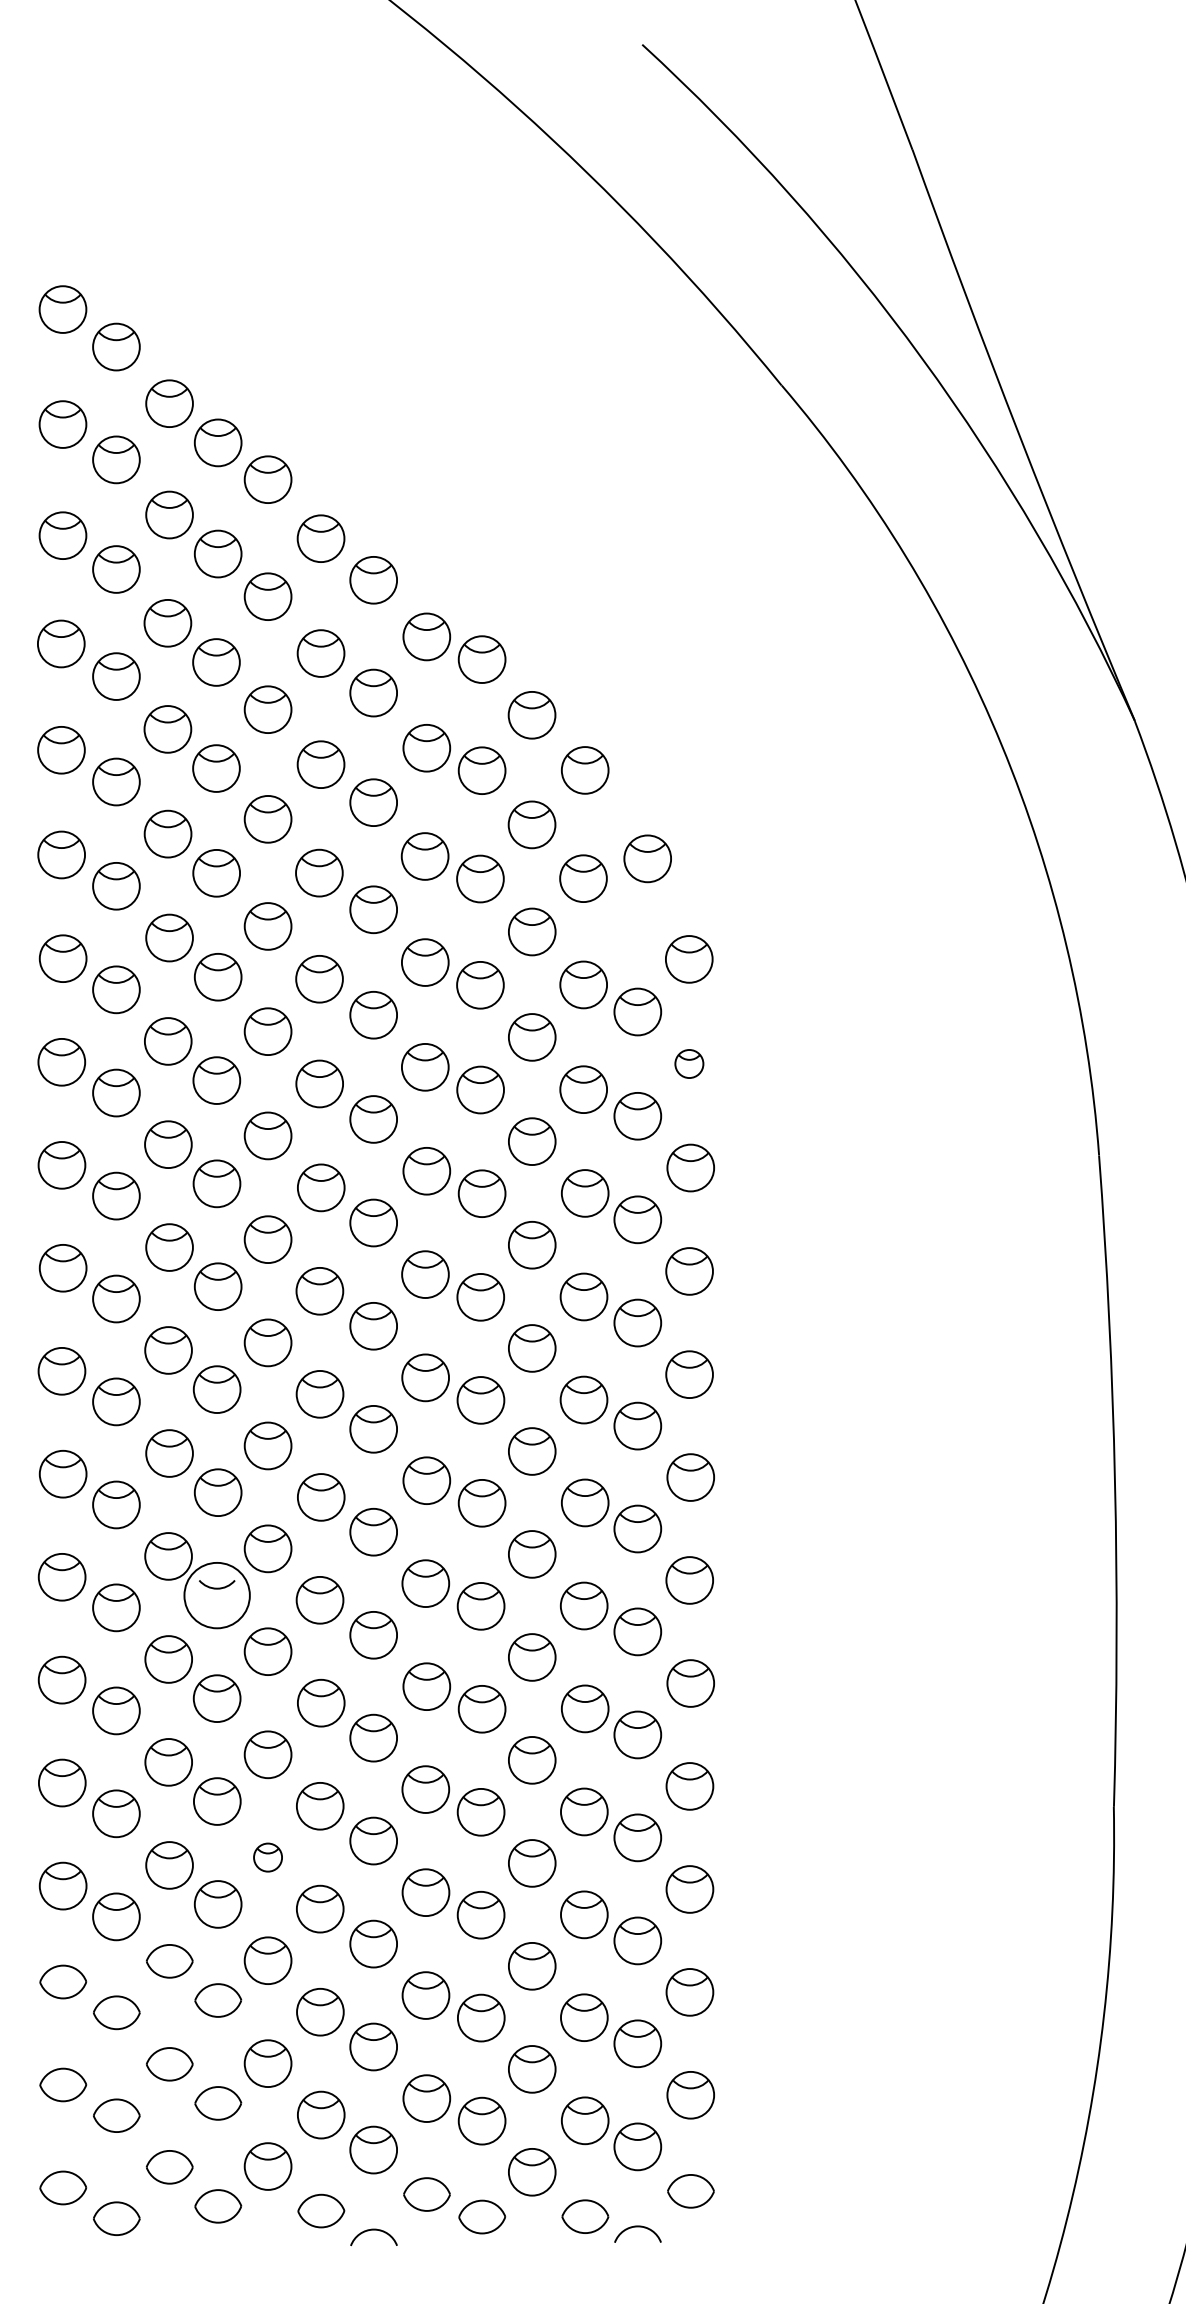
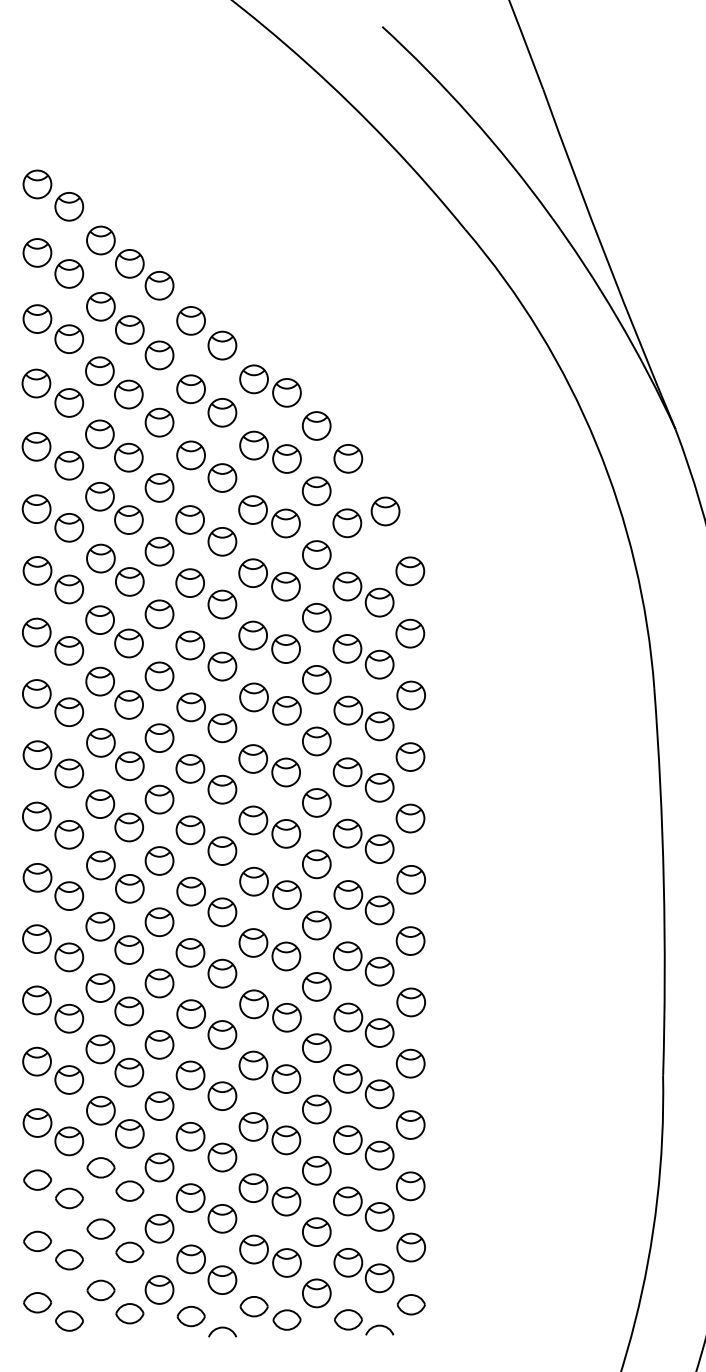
part: (689, 1063) -> (410, 633), size x1.67
circle: (217, 1596) -> (129, 950), size x0.71
part: (267, 1856) -> (159, 1105), size x1.67

